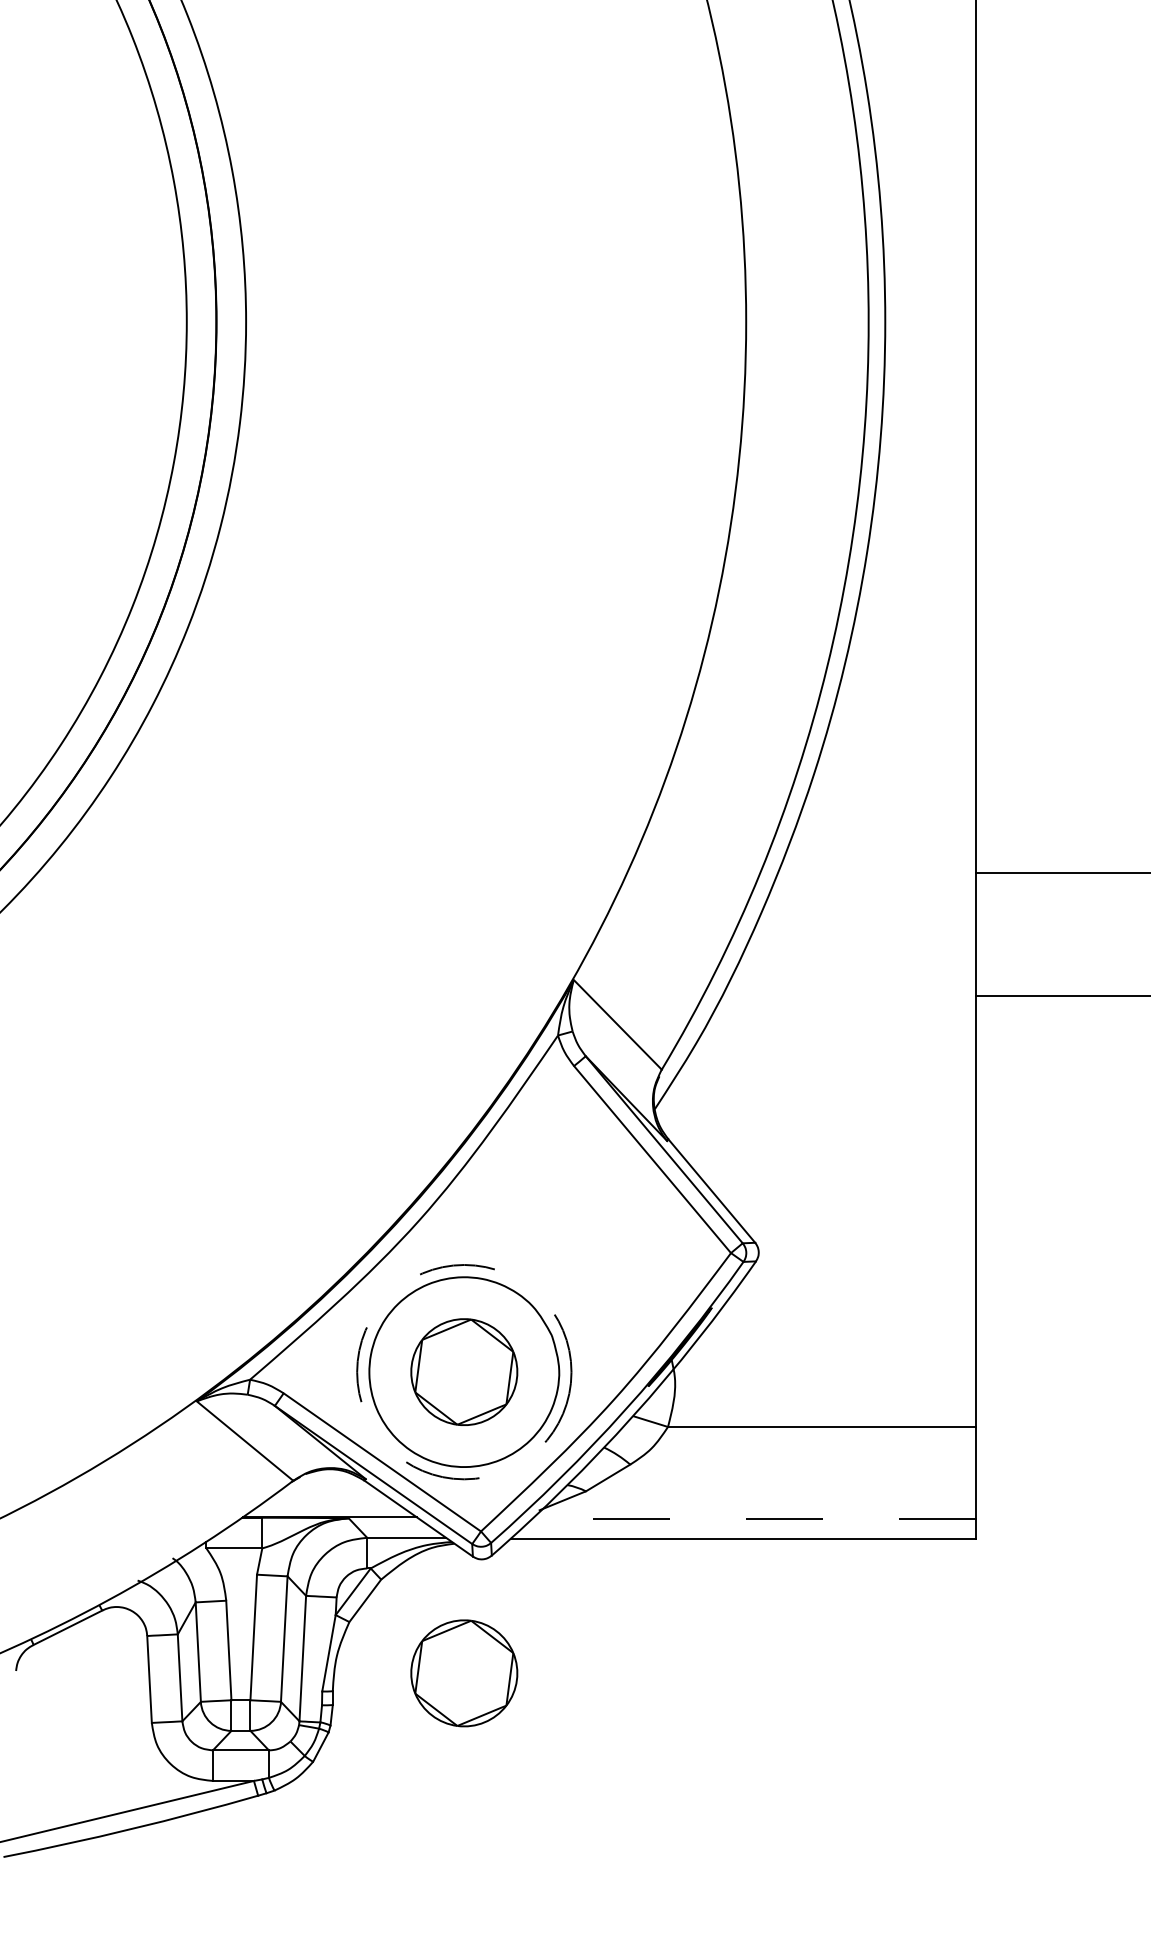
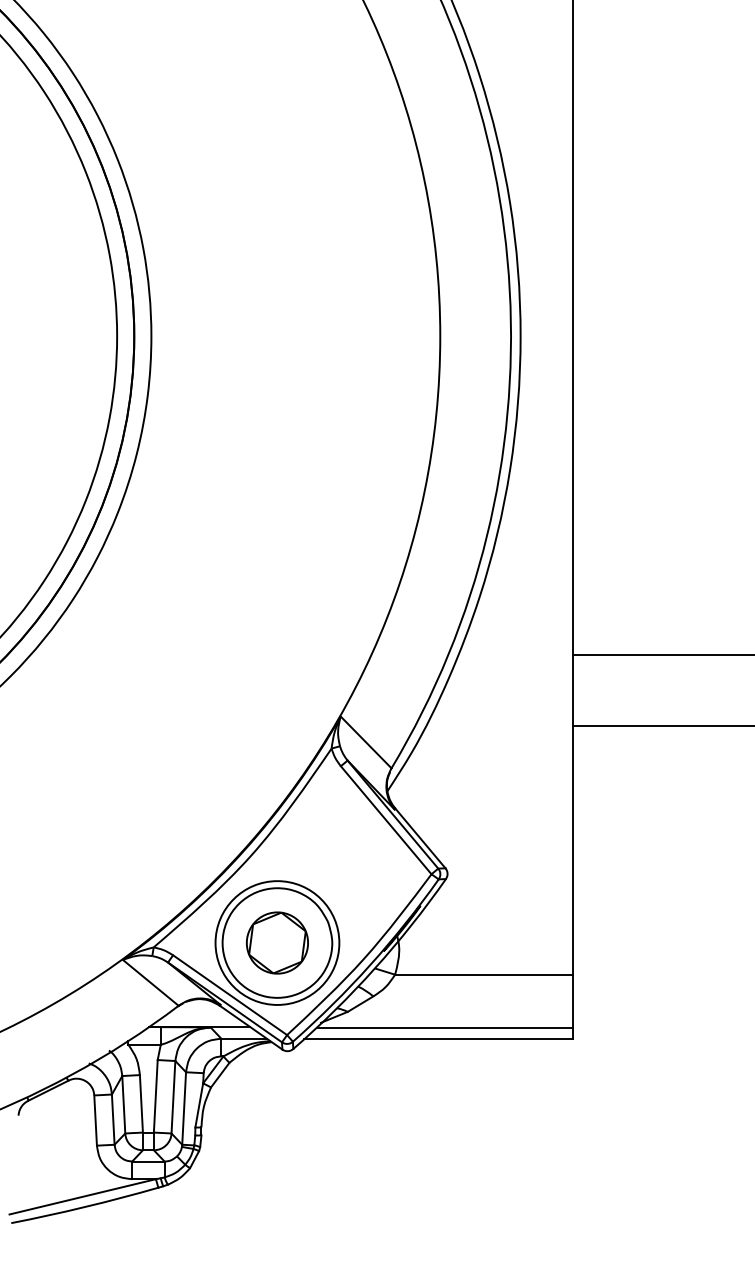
circle: (464, 1371) -> (277, 942), dashed -> solid
line: (753, 1518) -> (444, 1027), dashed -> solid
part: (464, 1672) -> (277, 1116), removed

